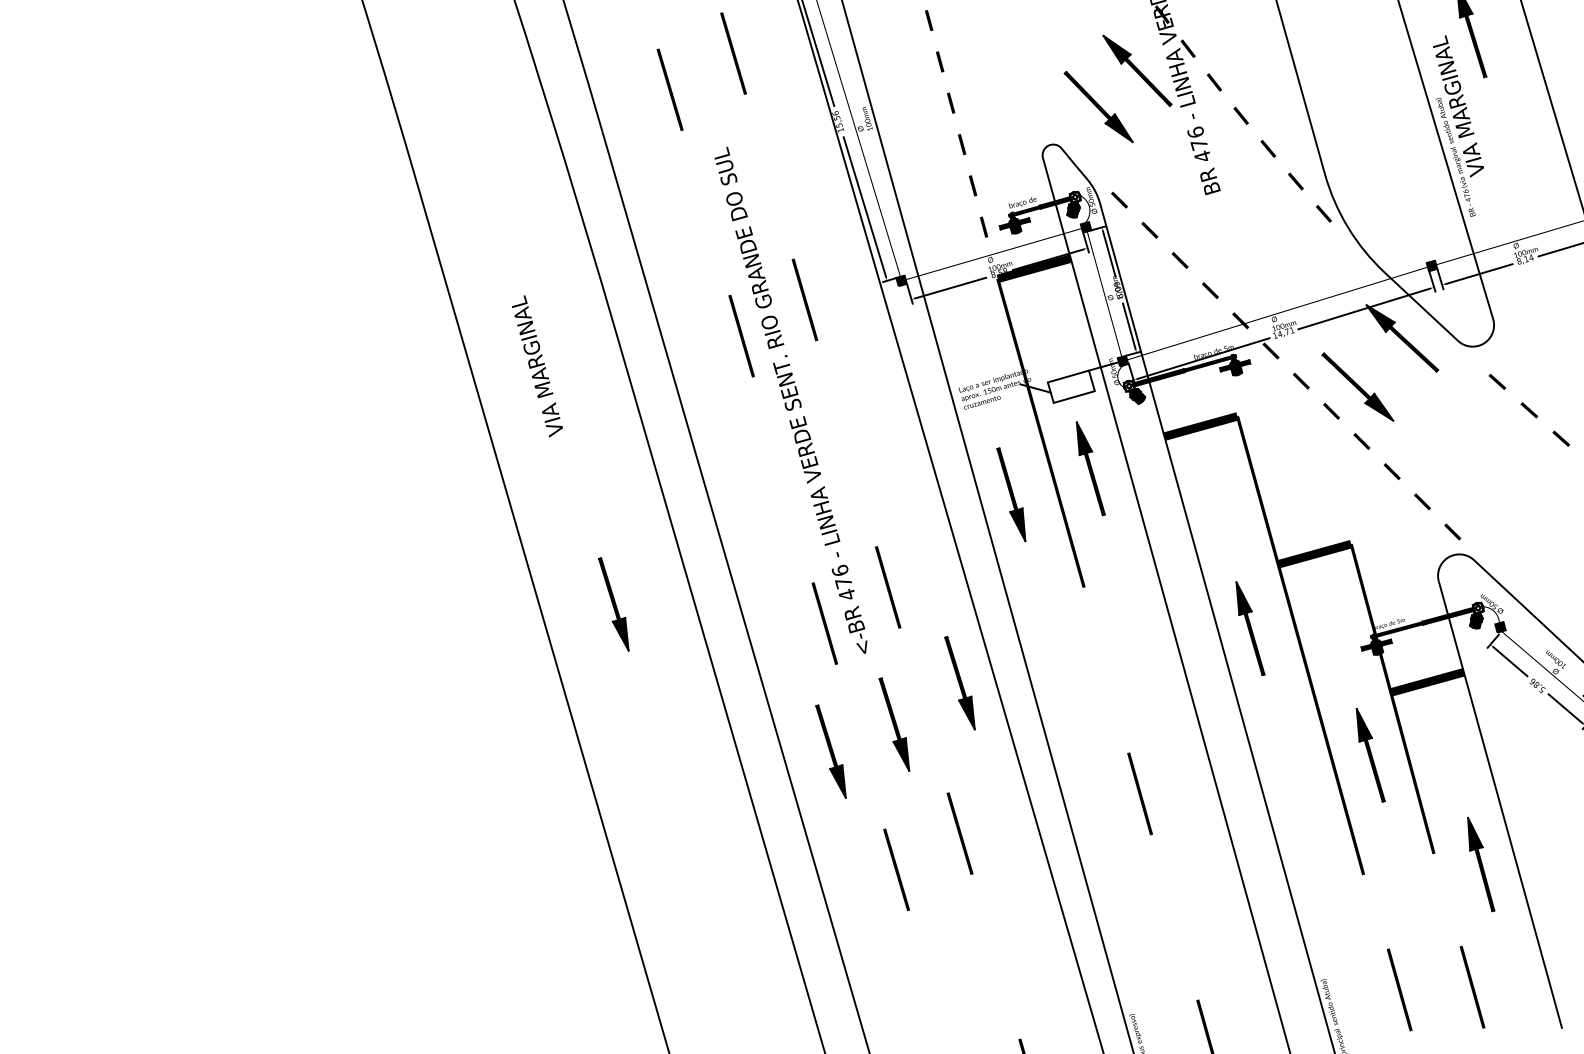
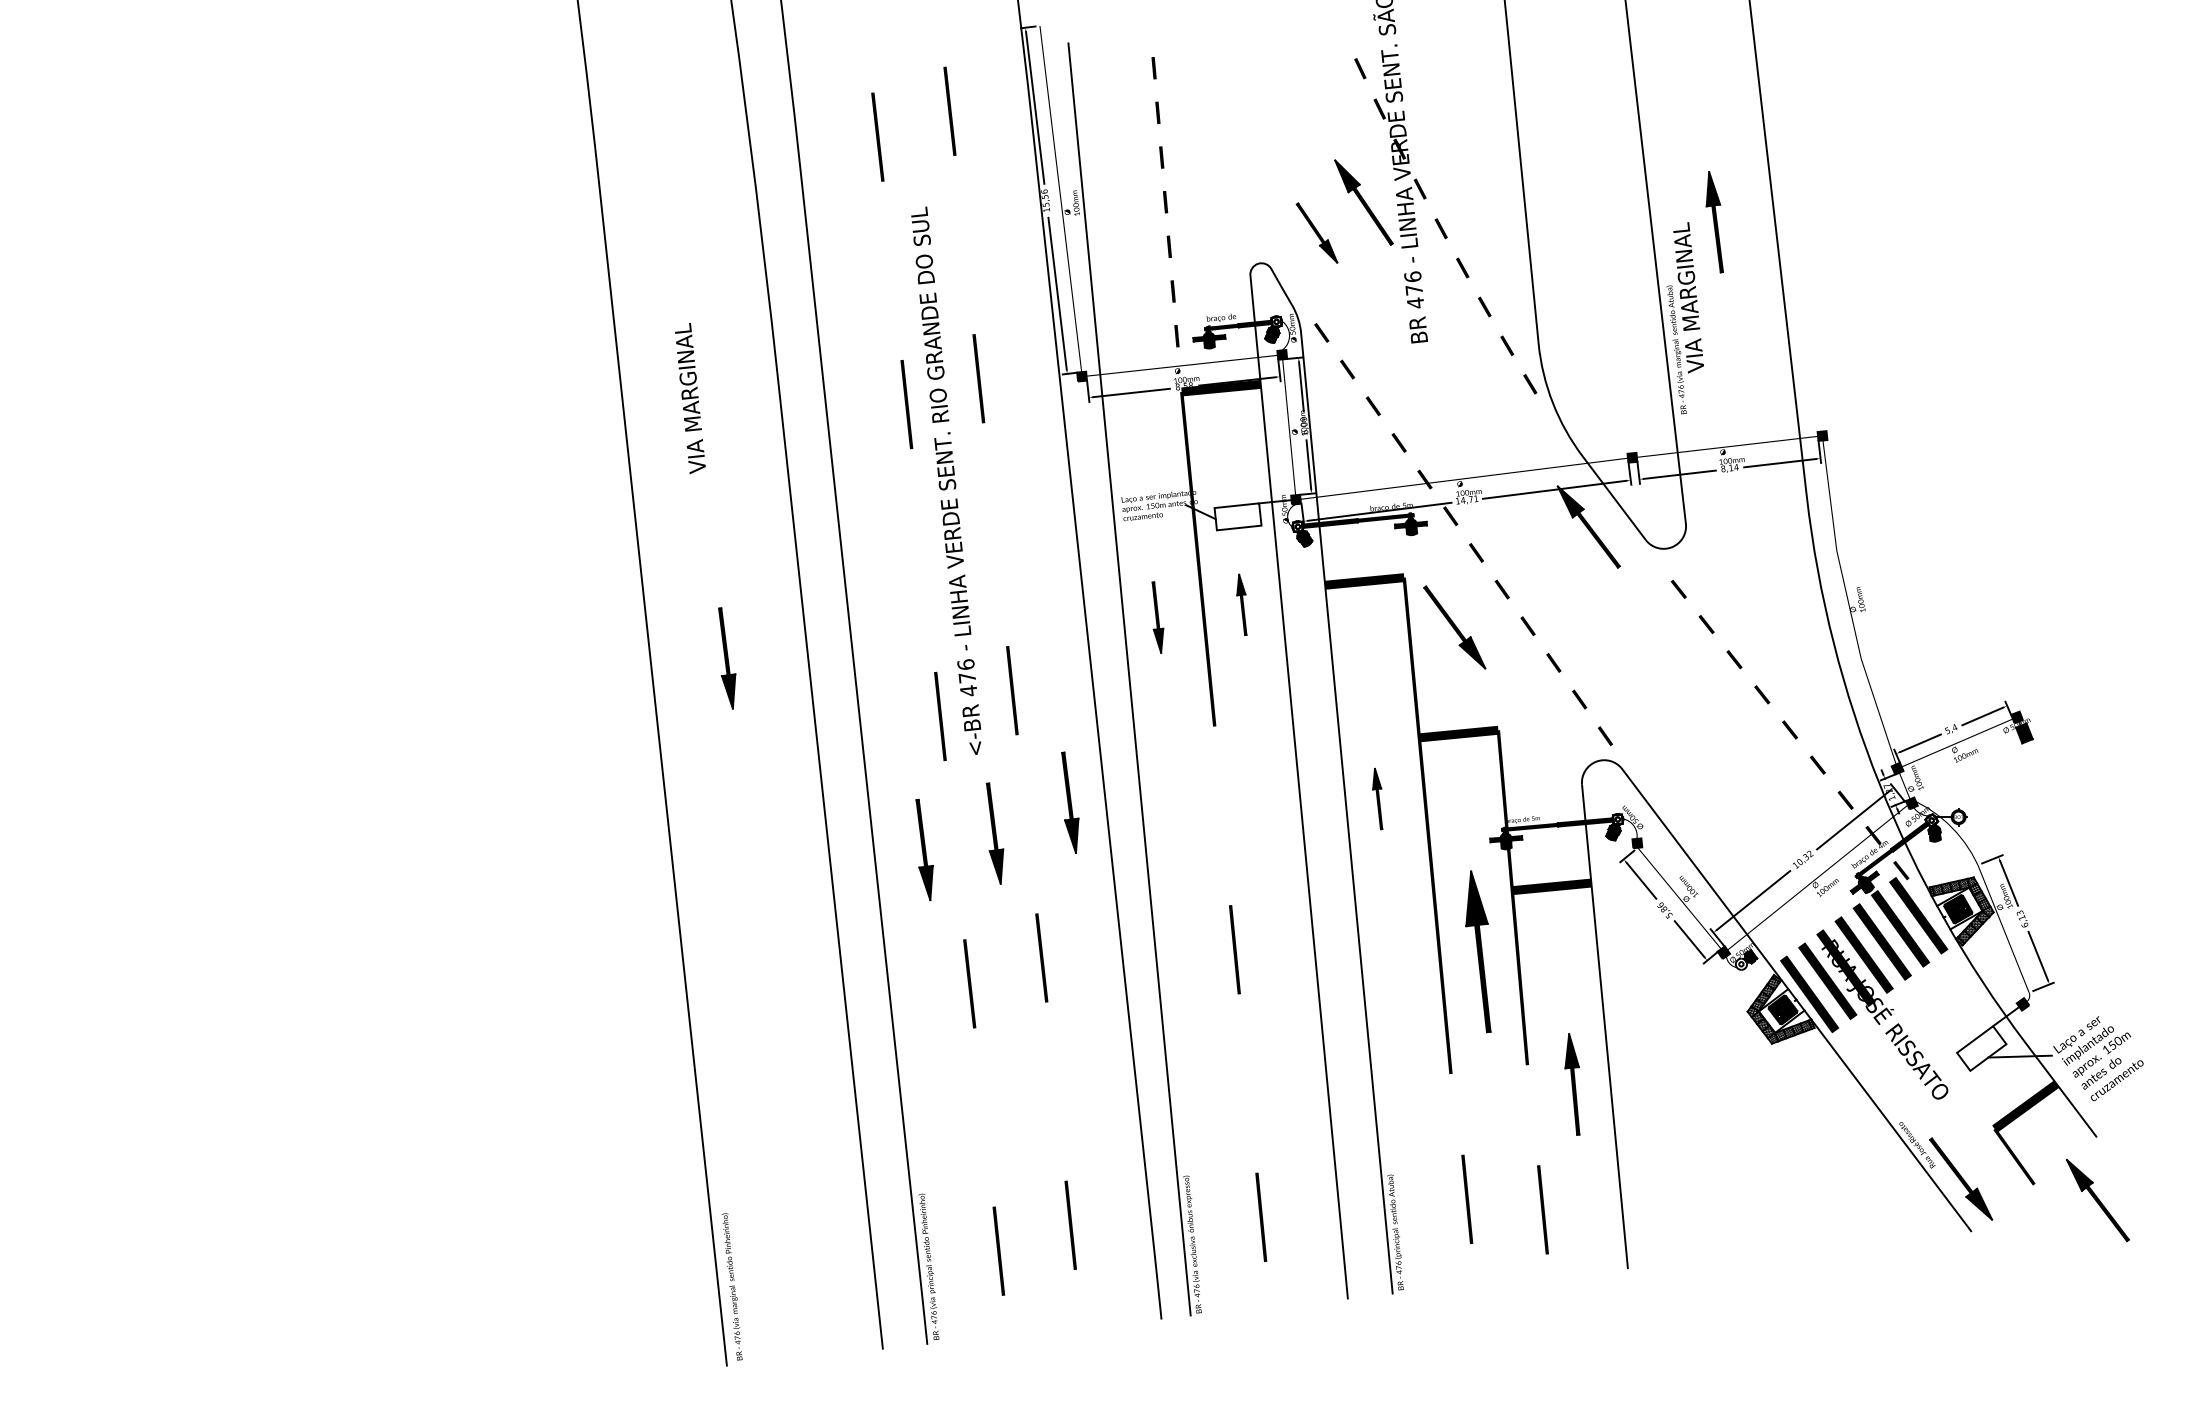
part: (1097, 106) -> (1316, 232), size x0.7
part: (1357, 387) -> (1454, 627), moved
part: (1089, 468) -> (1241, 604), size x0.6
part: (1012, 494) -> (1157, 617), size x0.7
part: (1248, 628) -> (1377, 798), size x0.6
part: (1369, 755) -> (1478, 951), size x1.6

